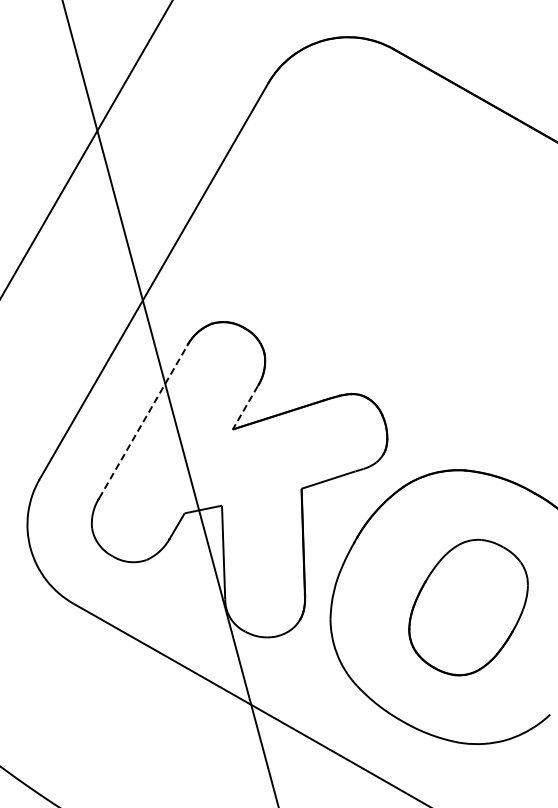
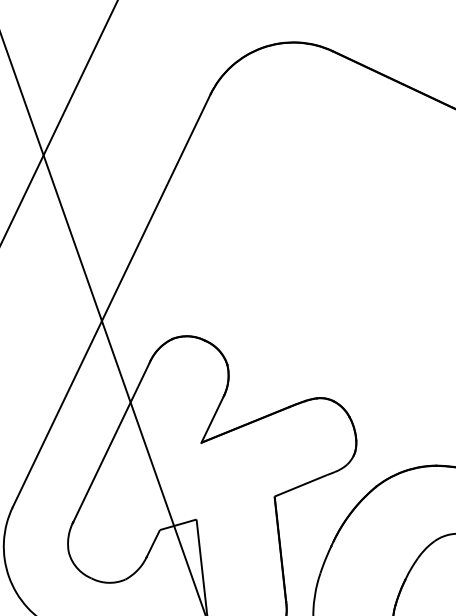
line: (245, 408) -> (212, 420), dashed -> solid
line: (143, 422) -> (111, 442), dashed -> solid

